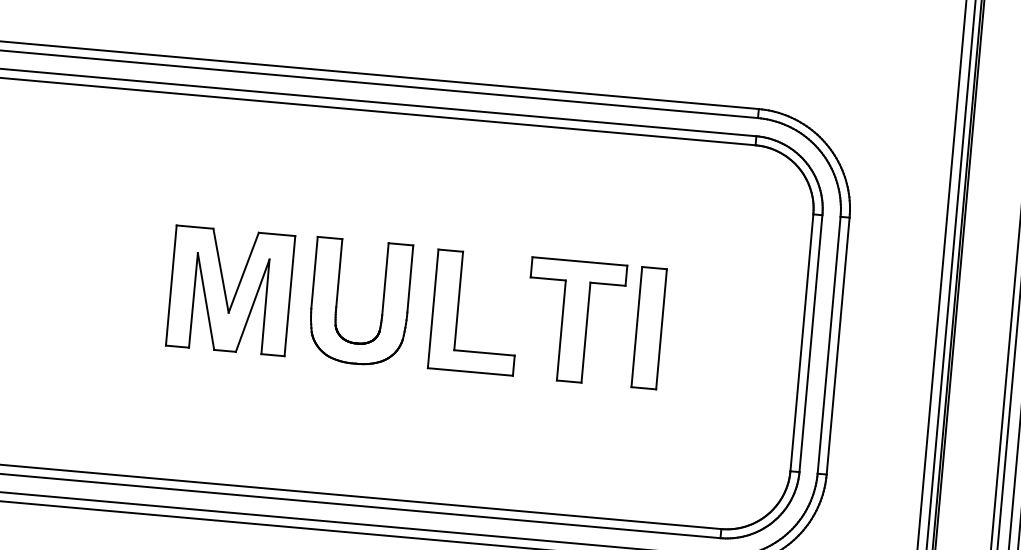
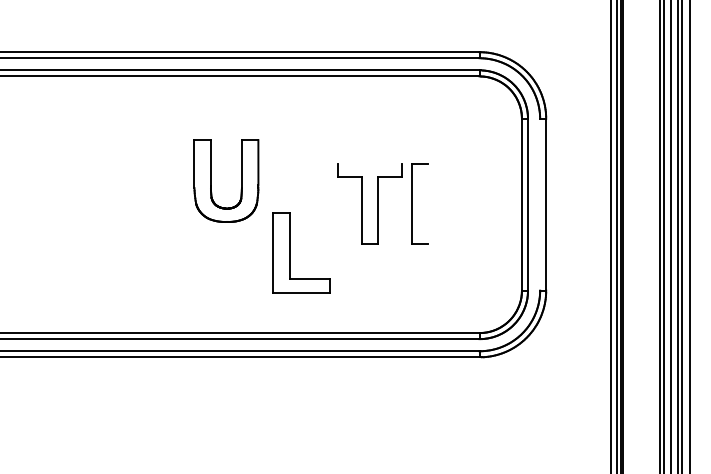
line: (579, 260) -> (369, 163), removed
part: (230, 289) -> (139, 203), removed
part: (337, 299) -> (211, 180), moved
part: (458, 310) -> (290, 252), moved
line: (662, 328) -> (428, 203), removed
line: (829, 344) -> (540, 204), removed

